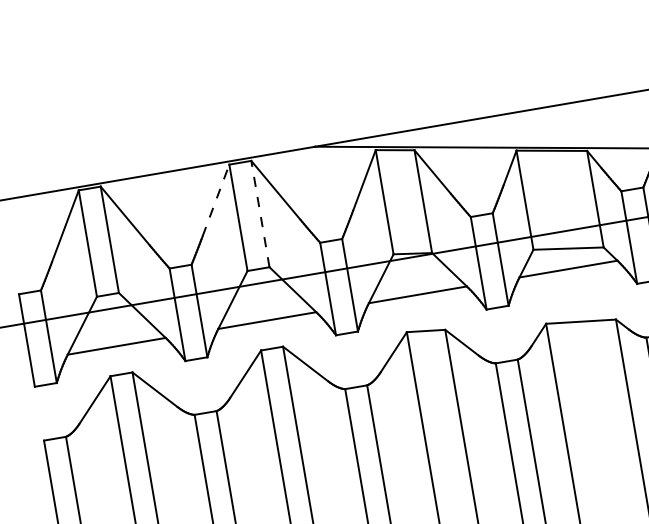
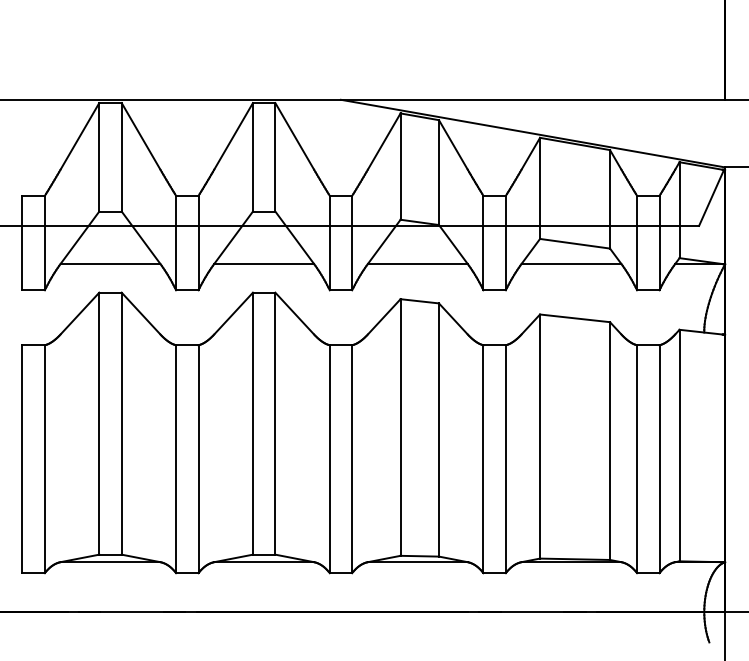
line: (215, 200) -> (233, 136), dashed -> solid
line: (260, 213) -> (275, 156), dashed -> solid

